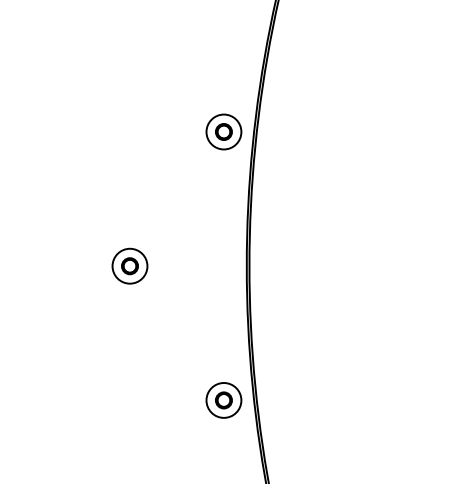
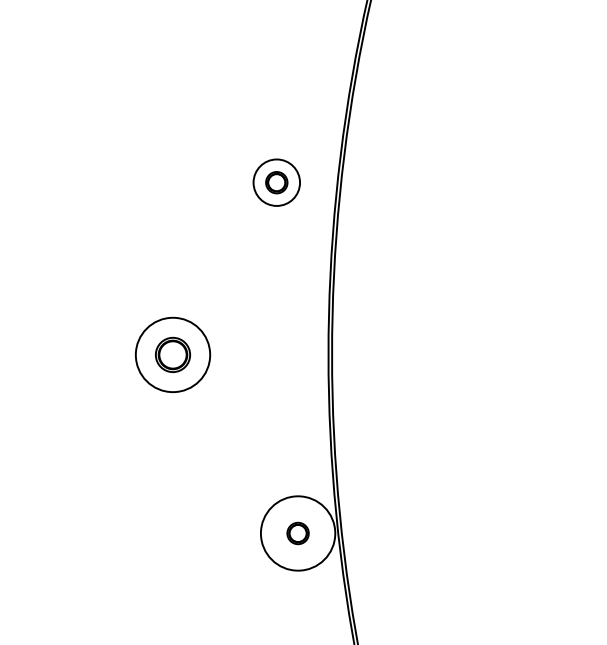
part: (223, 131) -> (276, 182), moved
part: (129, 265) -> (172, 353), size x1.6
circle: (223, 400) -> (297, 533), size x1.6

